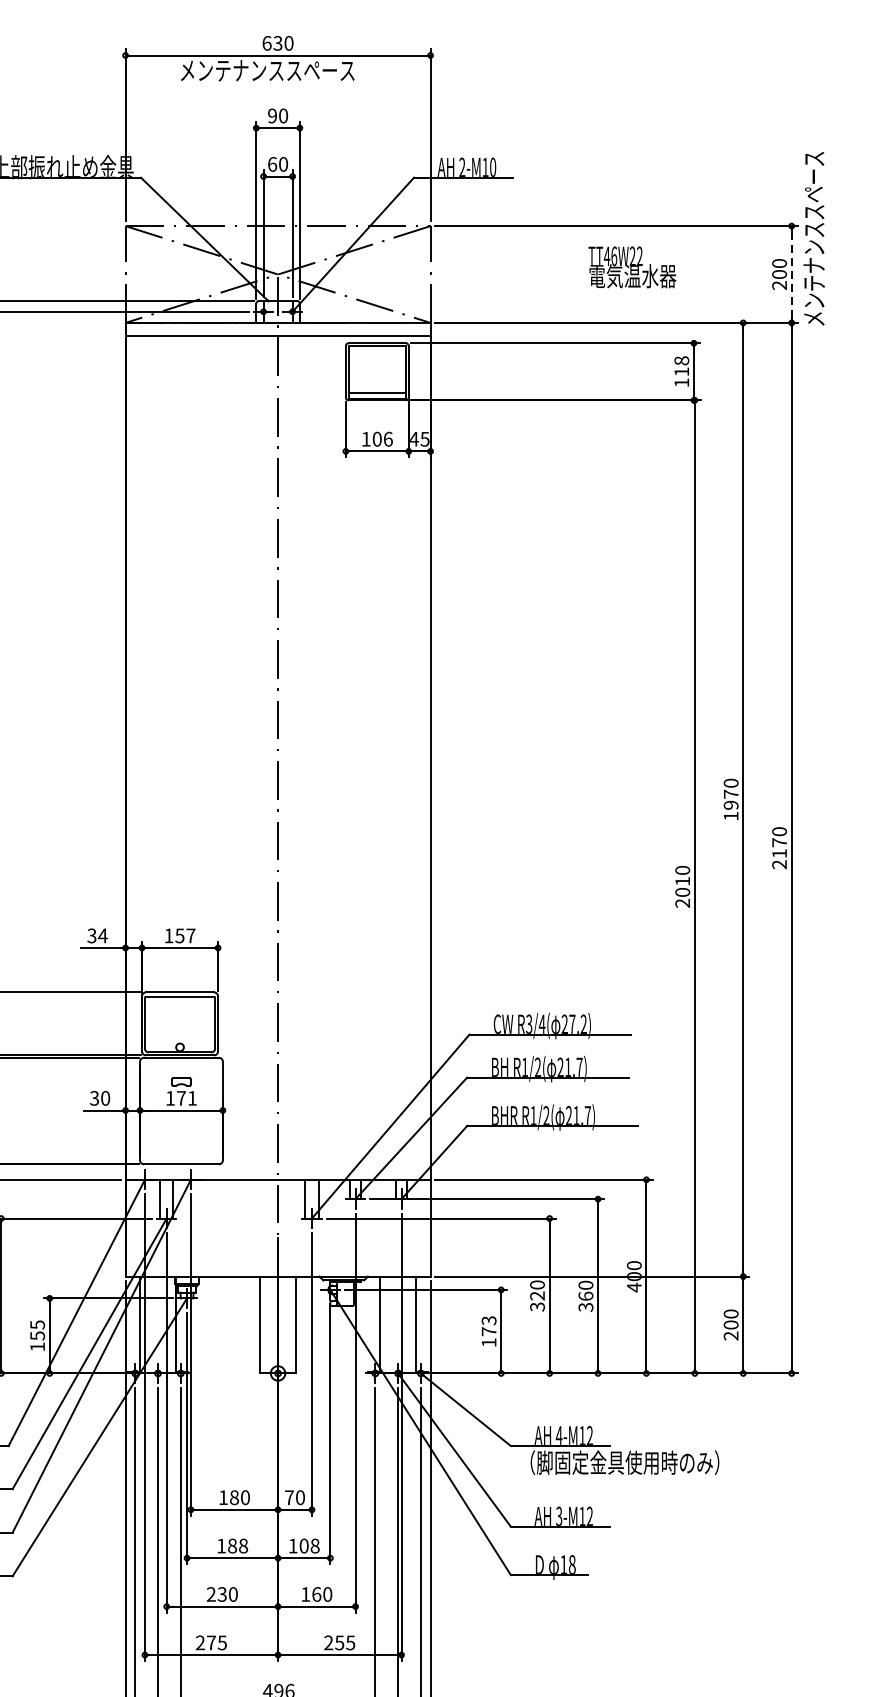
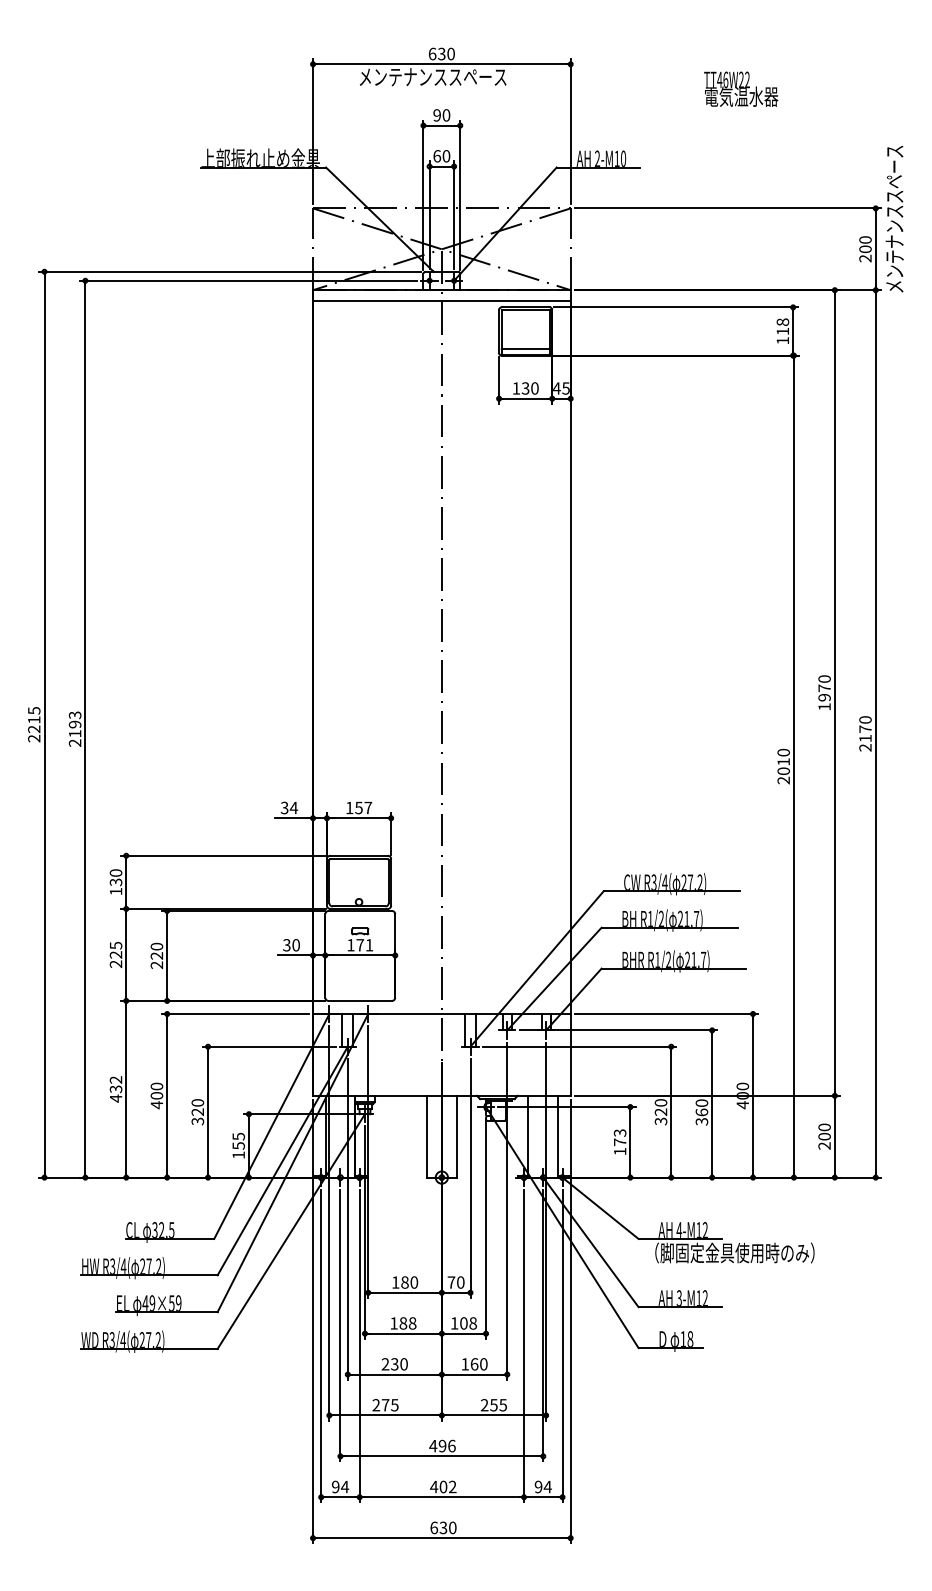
text: (632, 266) -> (741, 88), moved
line: (791, 274) -> (875, 249), dashed -> solid
text: (381, 439) -> (529, 388), 106 -> 130

